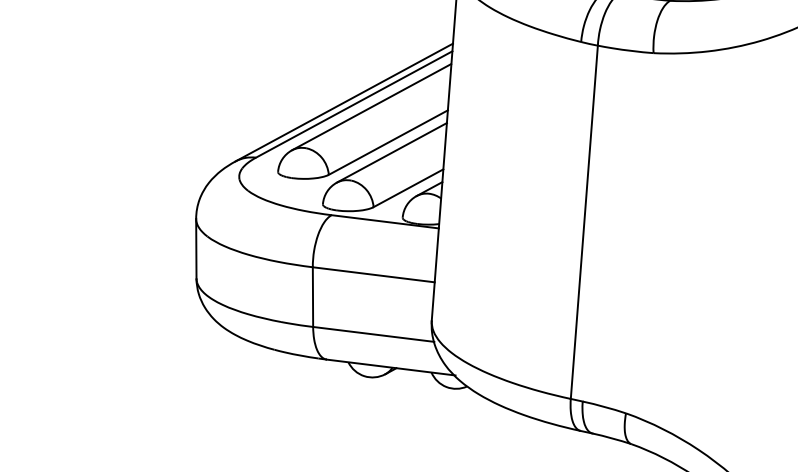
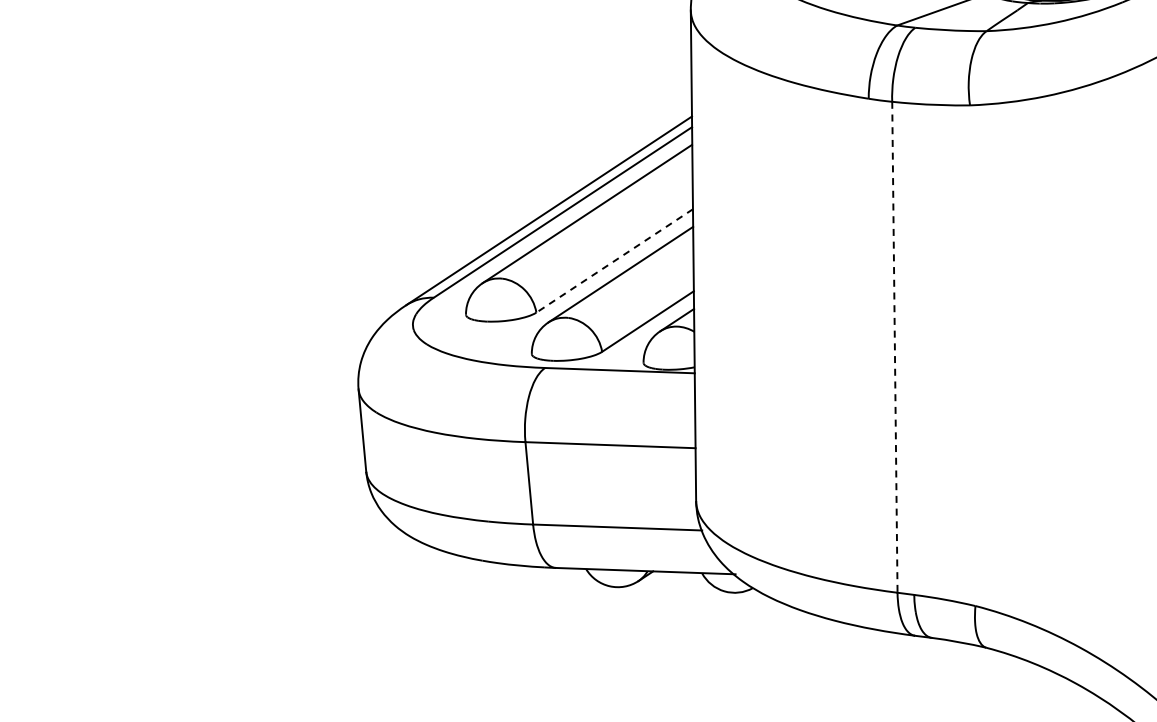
line: (388, 142) -> (614, 260), solid -> dashed
line: (584, 222) -> (894, 347), solid -> dashed

